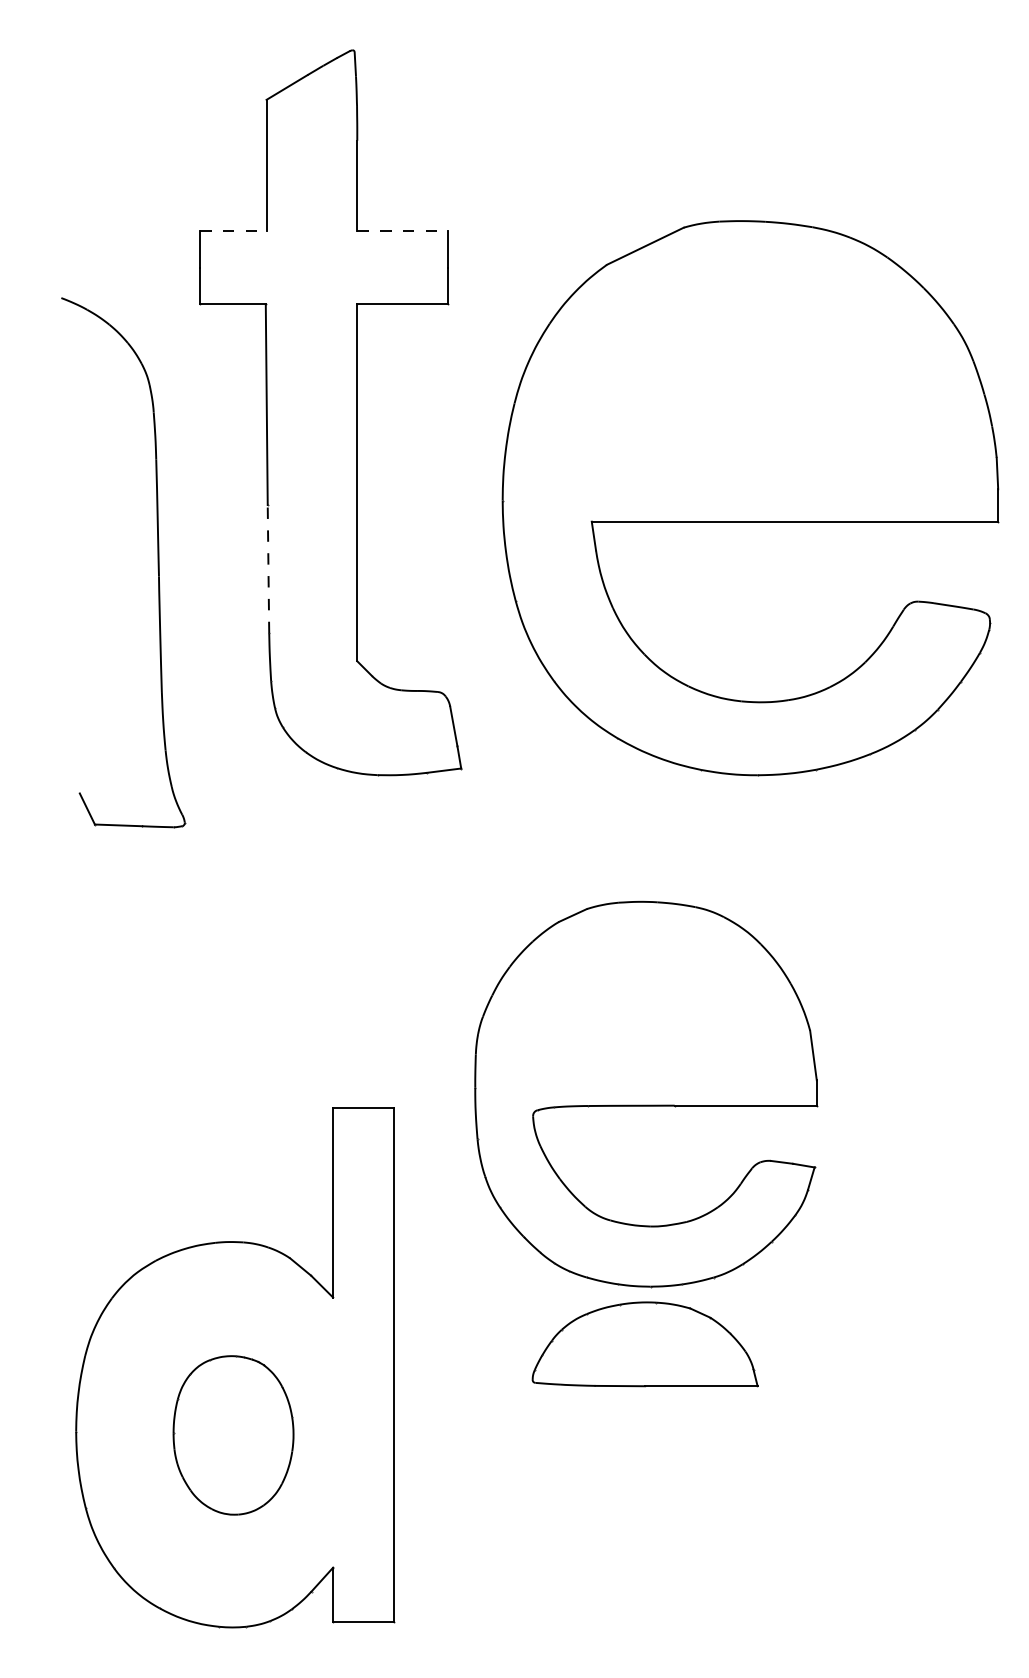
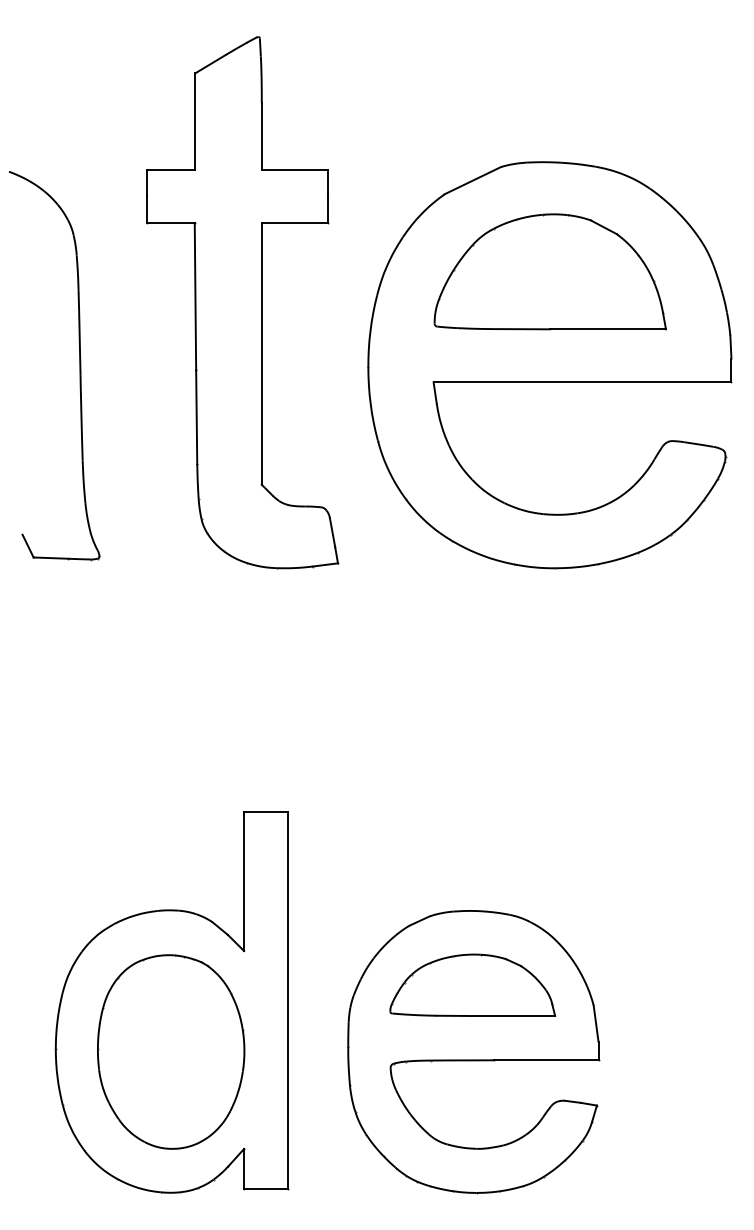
line: (233, 231) -> (171, 169), dashed -> solid
line: (403, 231) -> (295, 169), dashed -> solid
part: (750, 370) -> (549, 271), added
part: (157, 562) -> (79, 365), moved
line: (268, 568) -> (196, 416), dashed -> solid
part: (646, 1094) -> (473, 1052), moved
part: (233, 1435) -> (171, 1052), size x1.67

